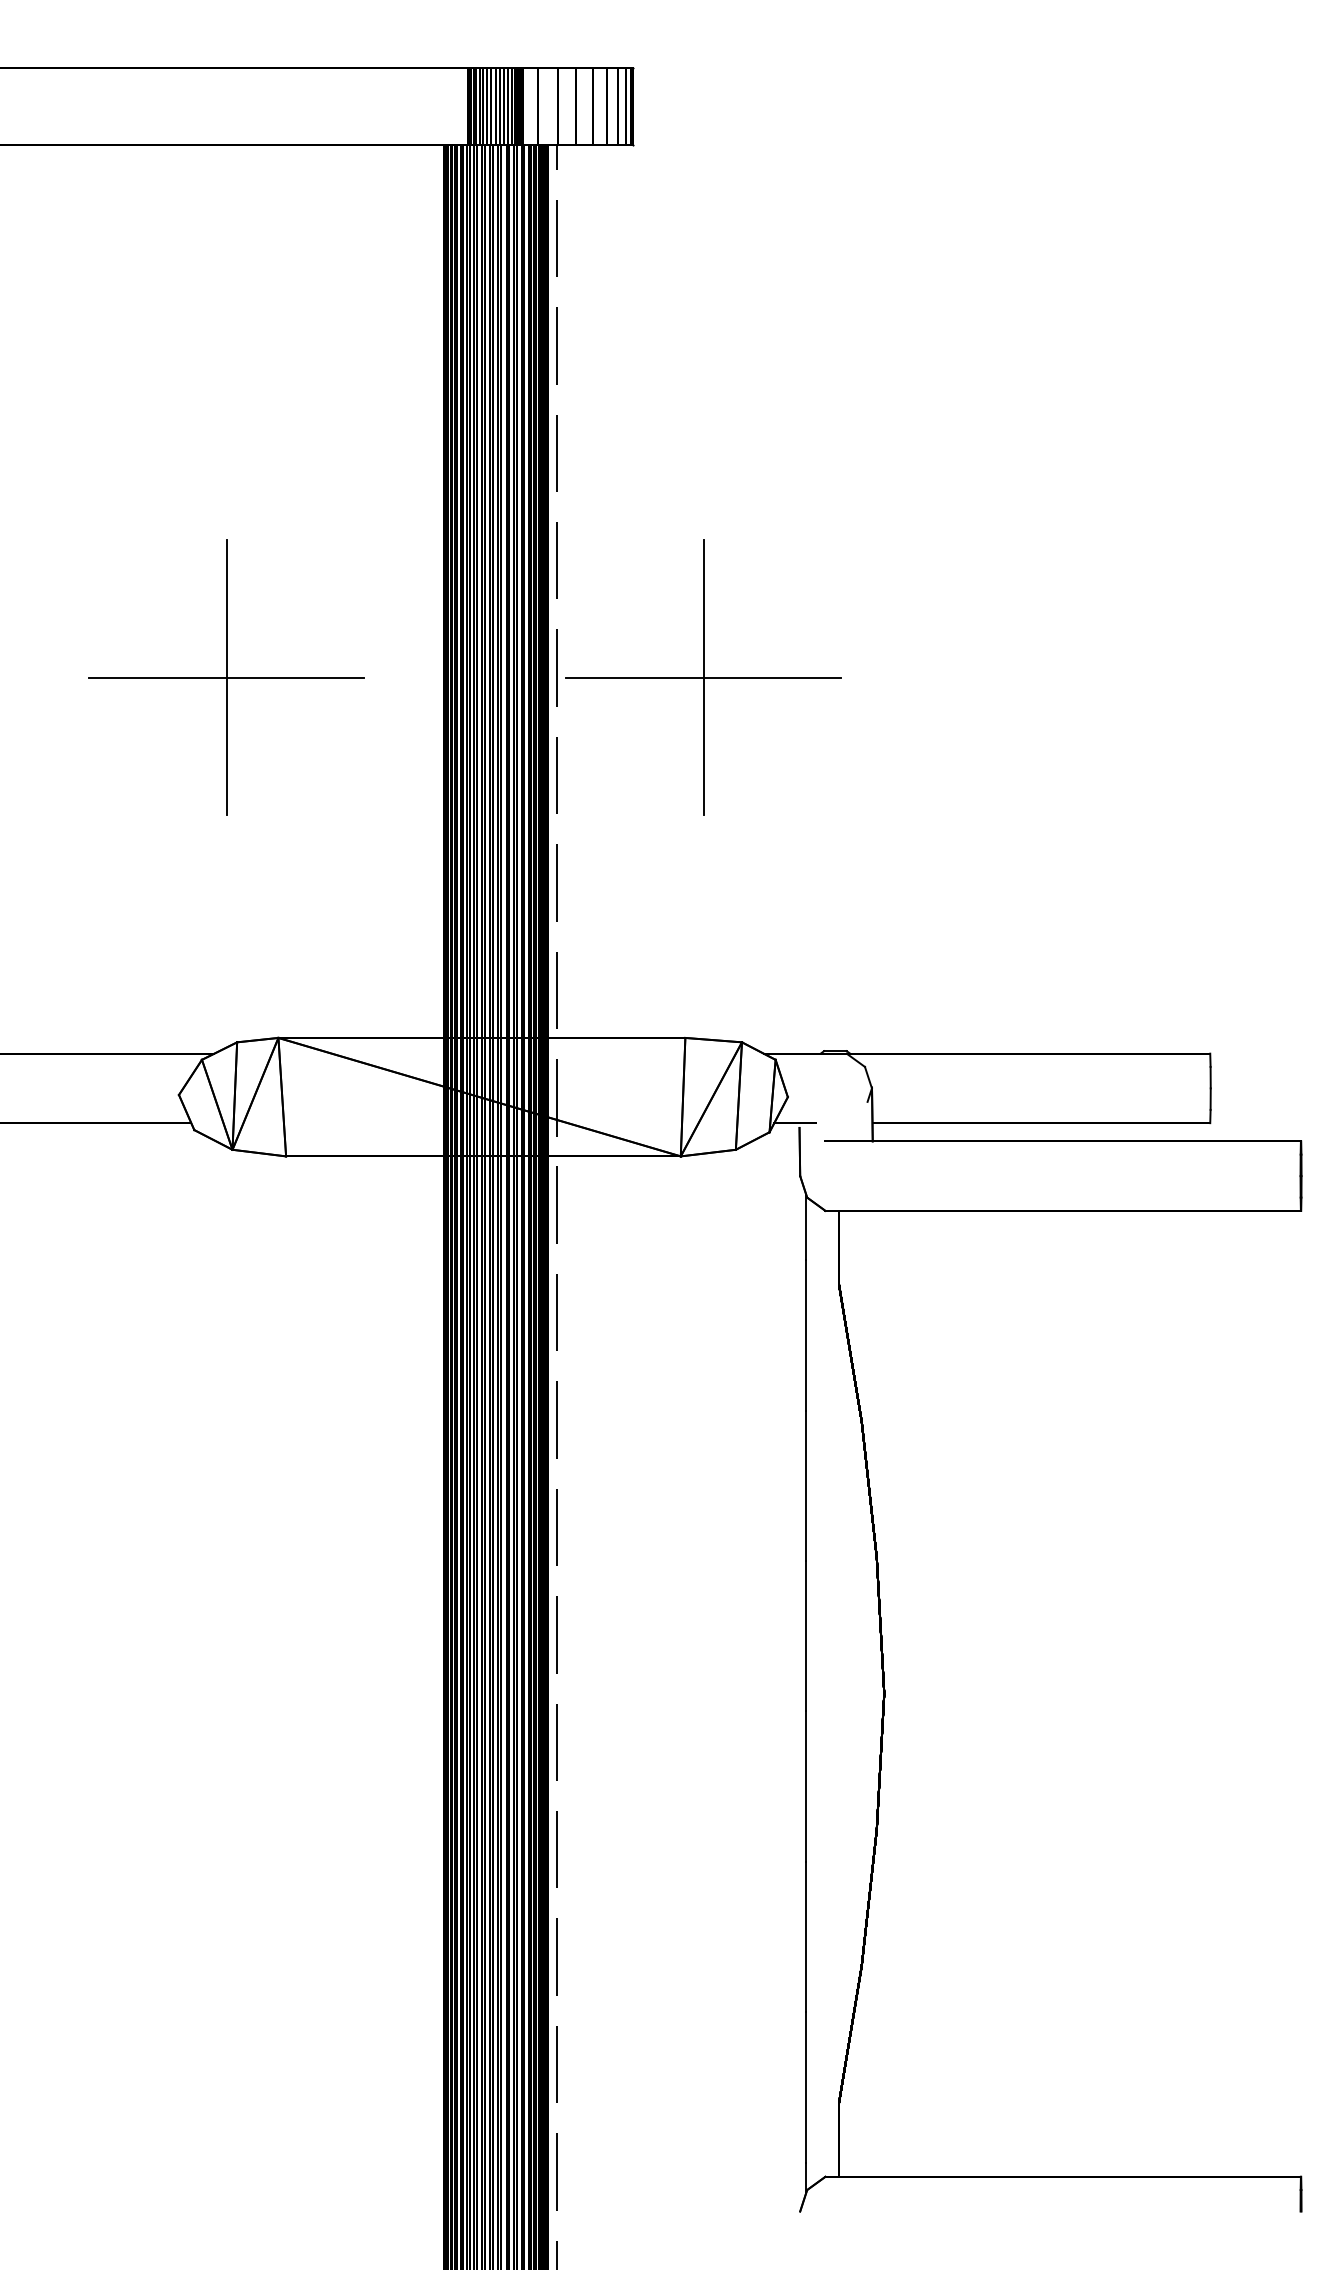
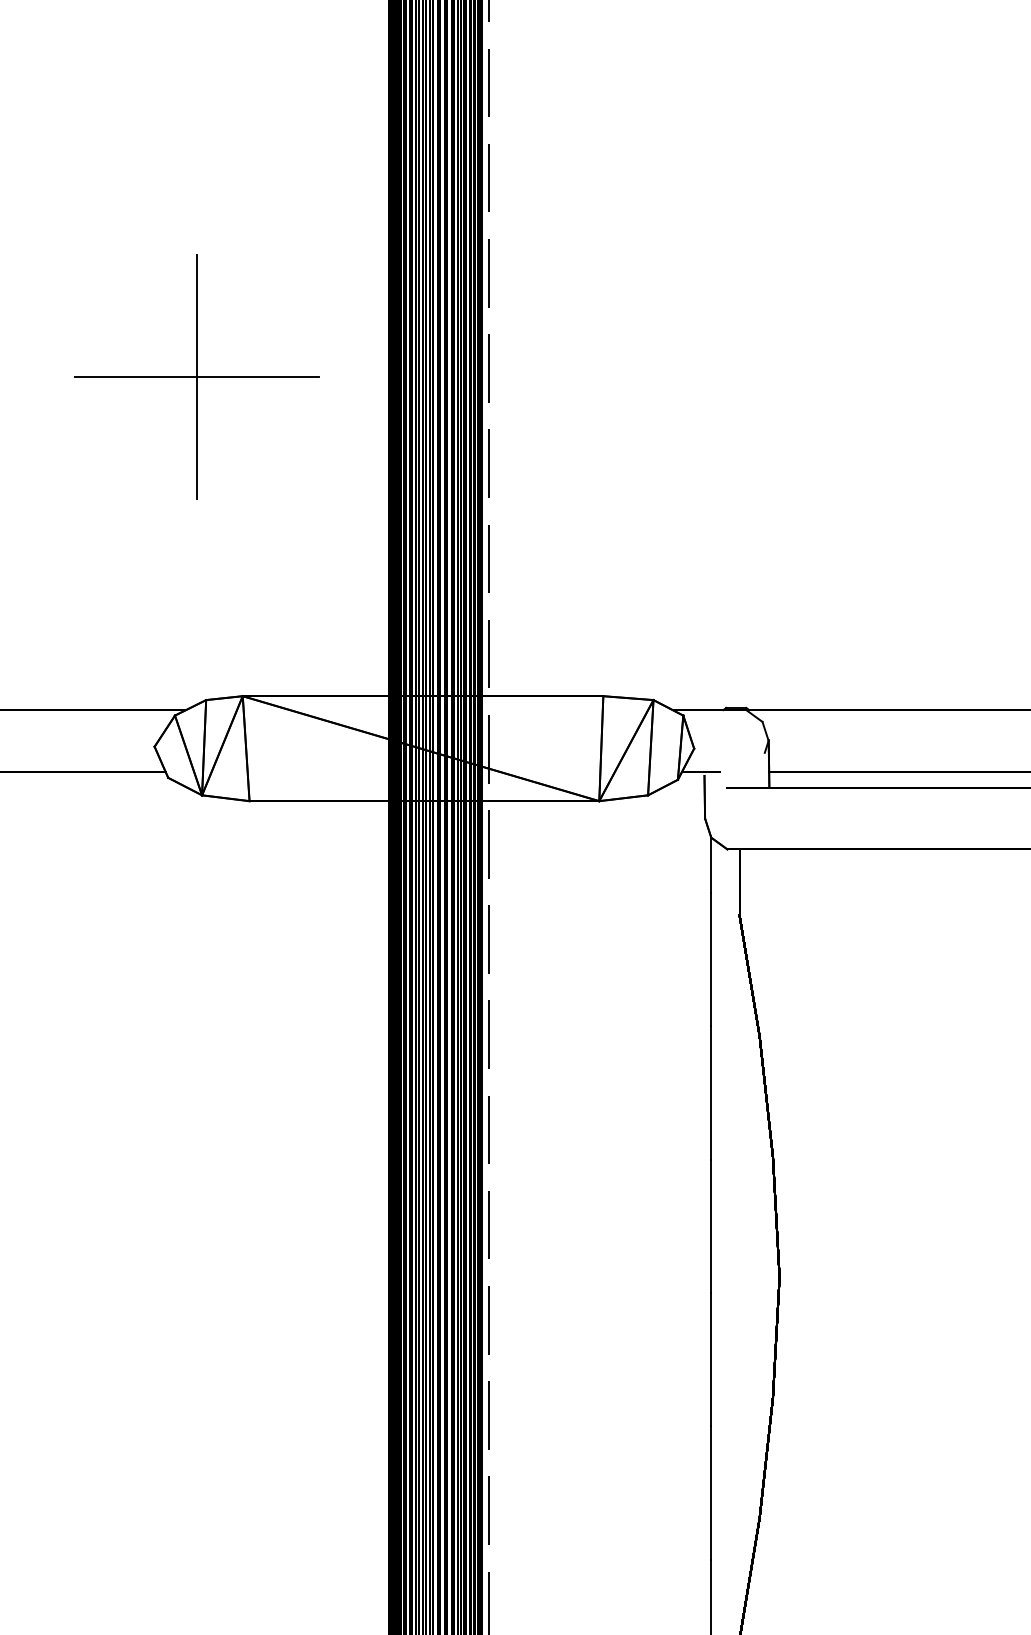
part: (703, 677) -> (619, 376), removed

